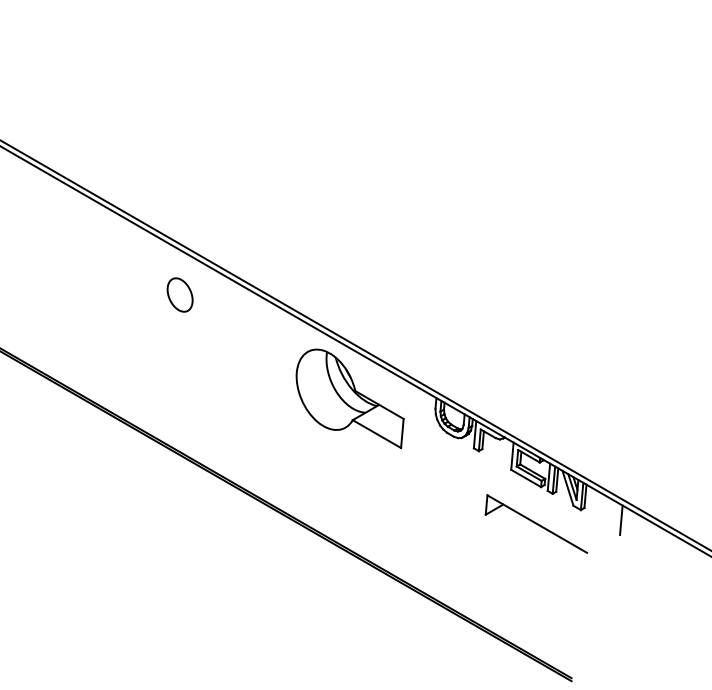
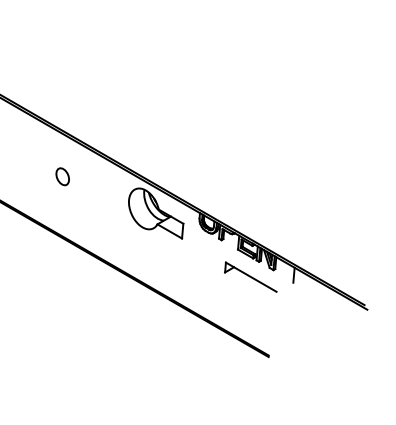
part: (179, 294) -> (62, 176), moved

